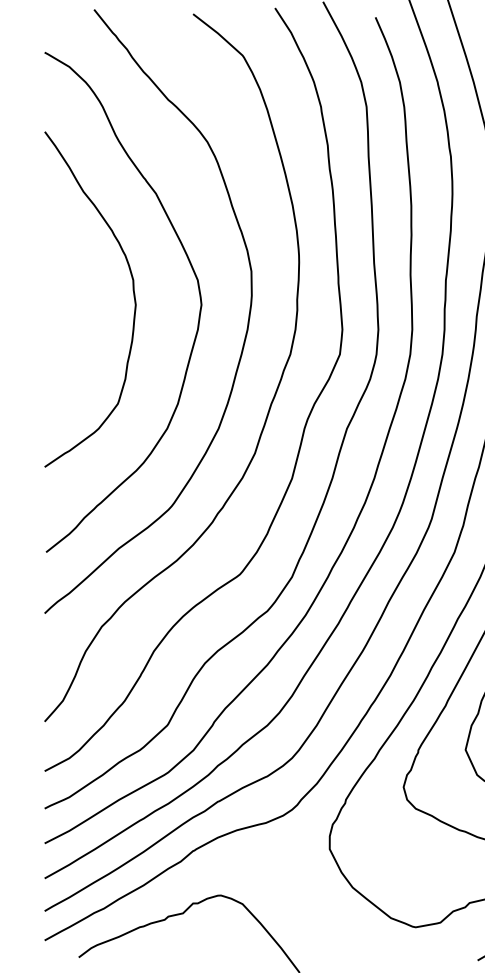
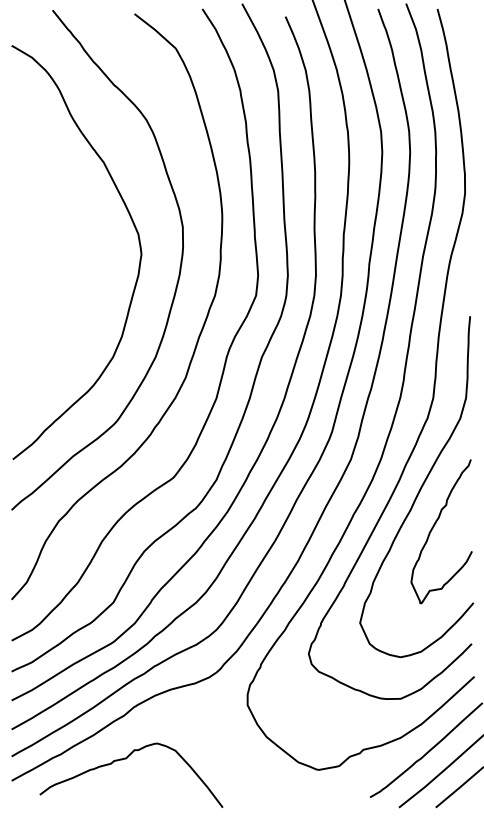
curve: (132, 293) -> (84, 245), removed

